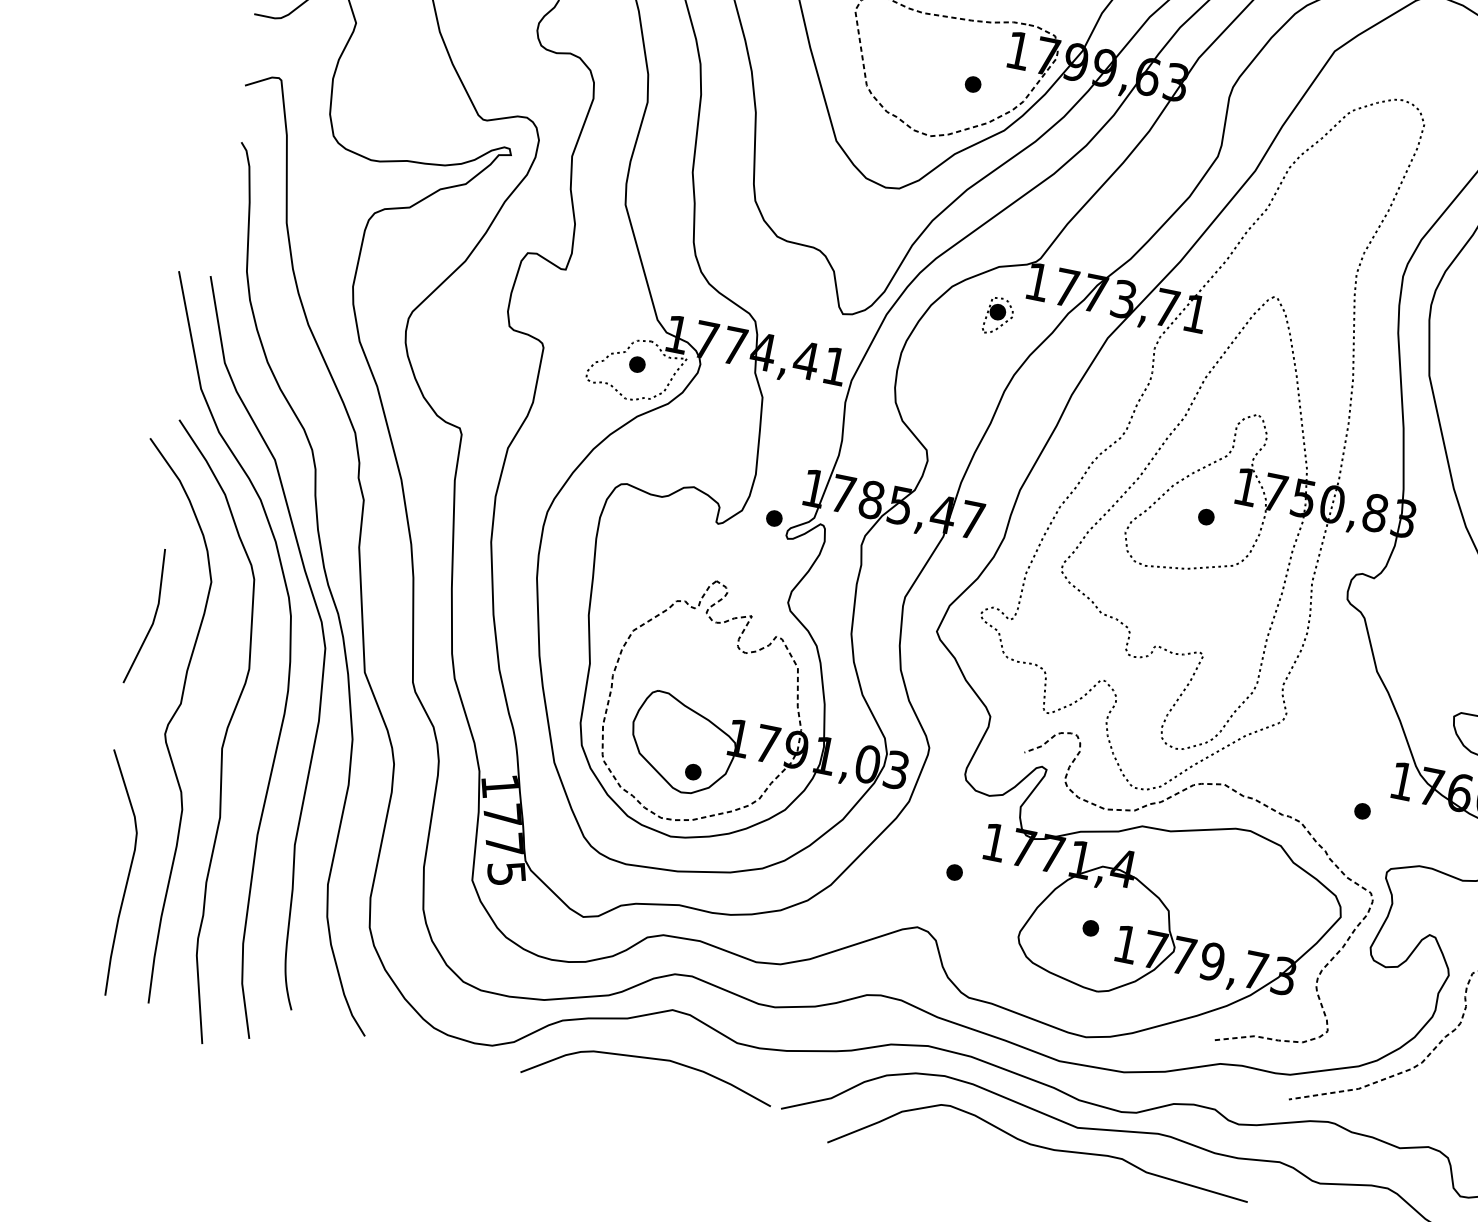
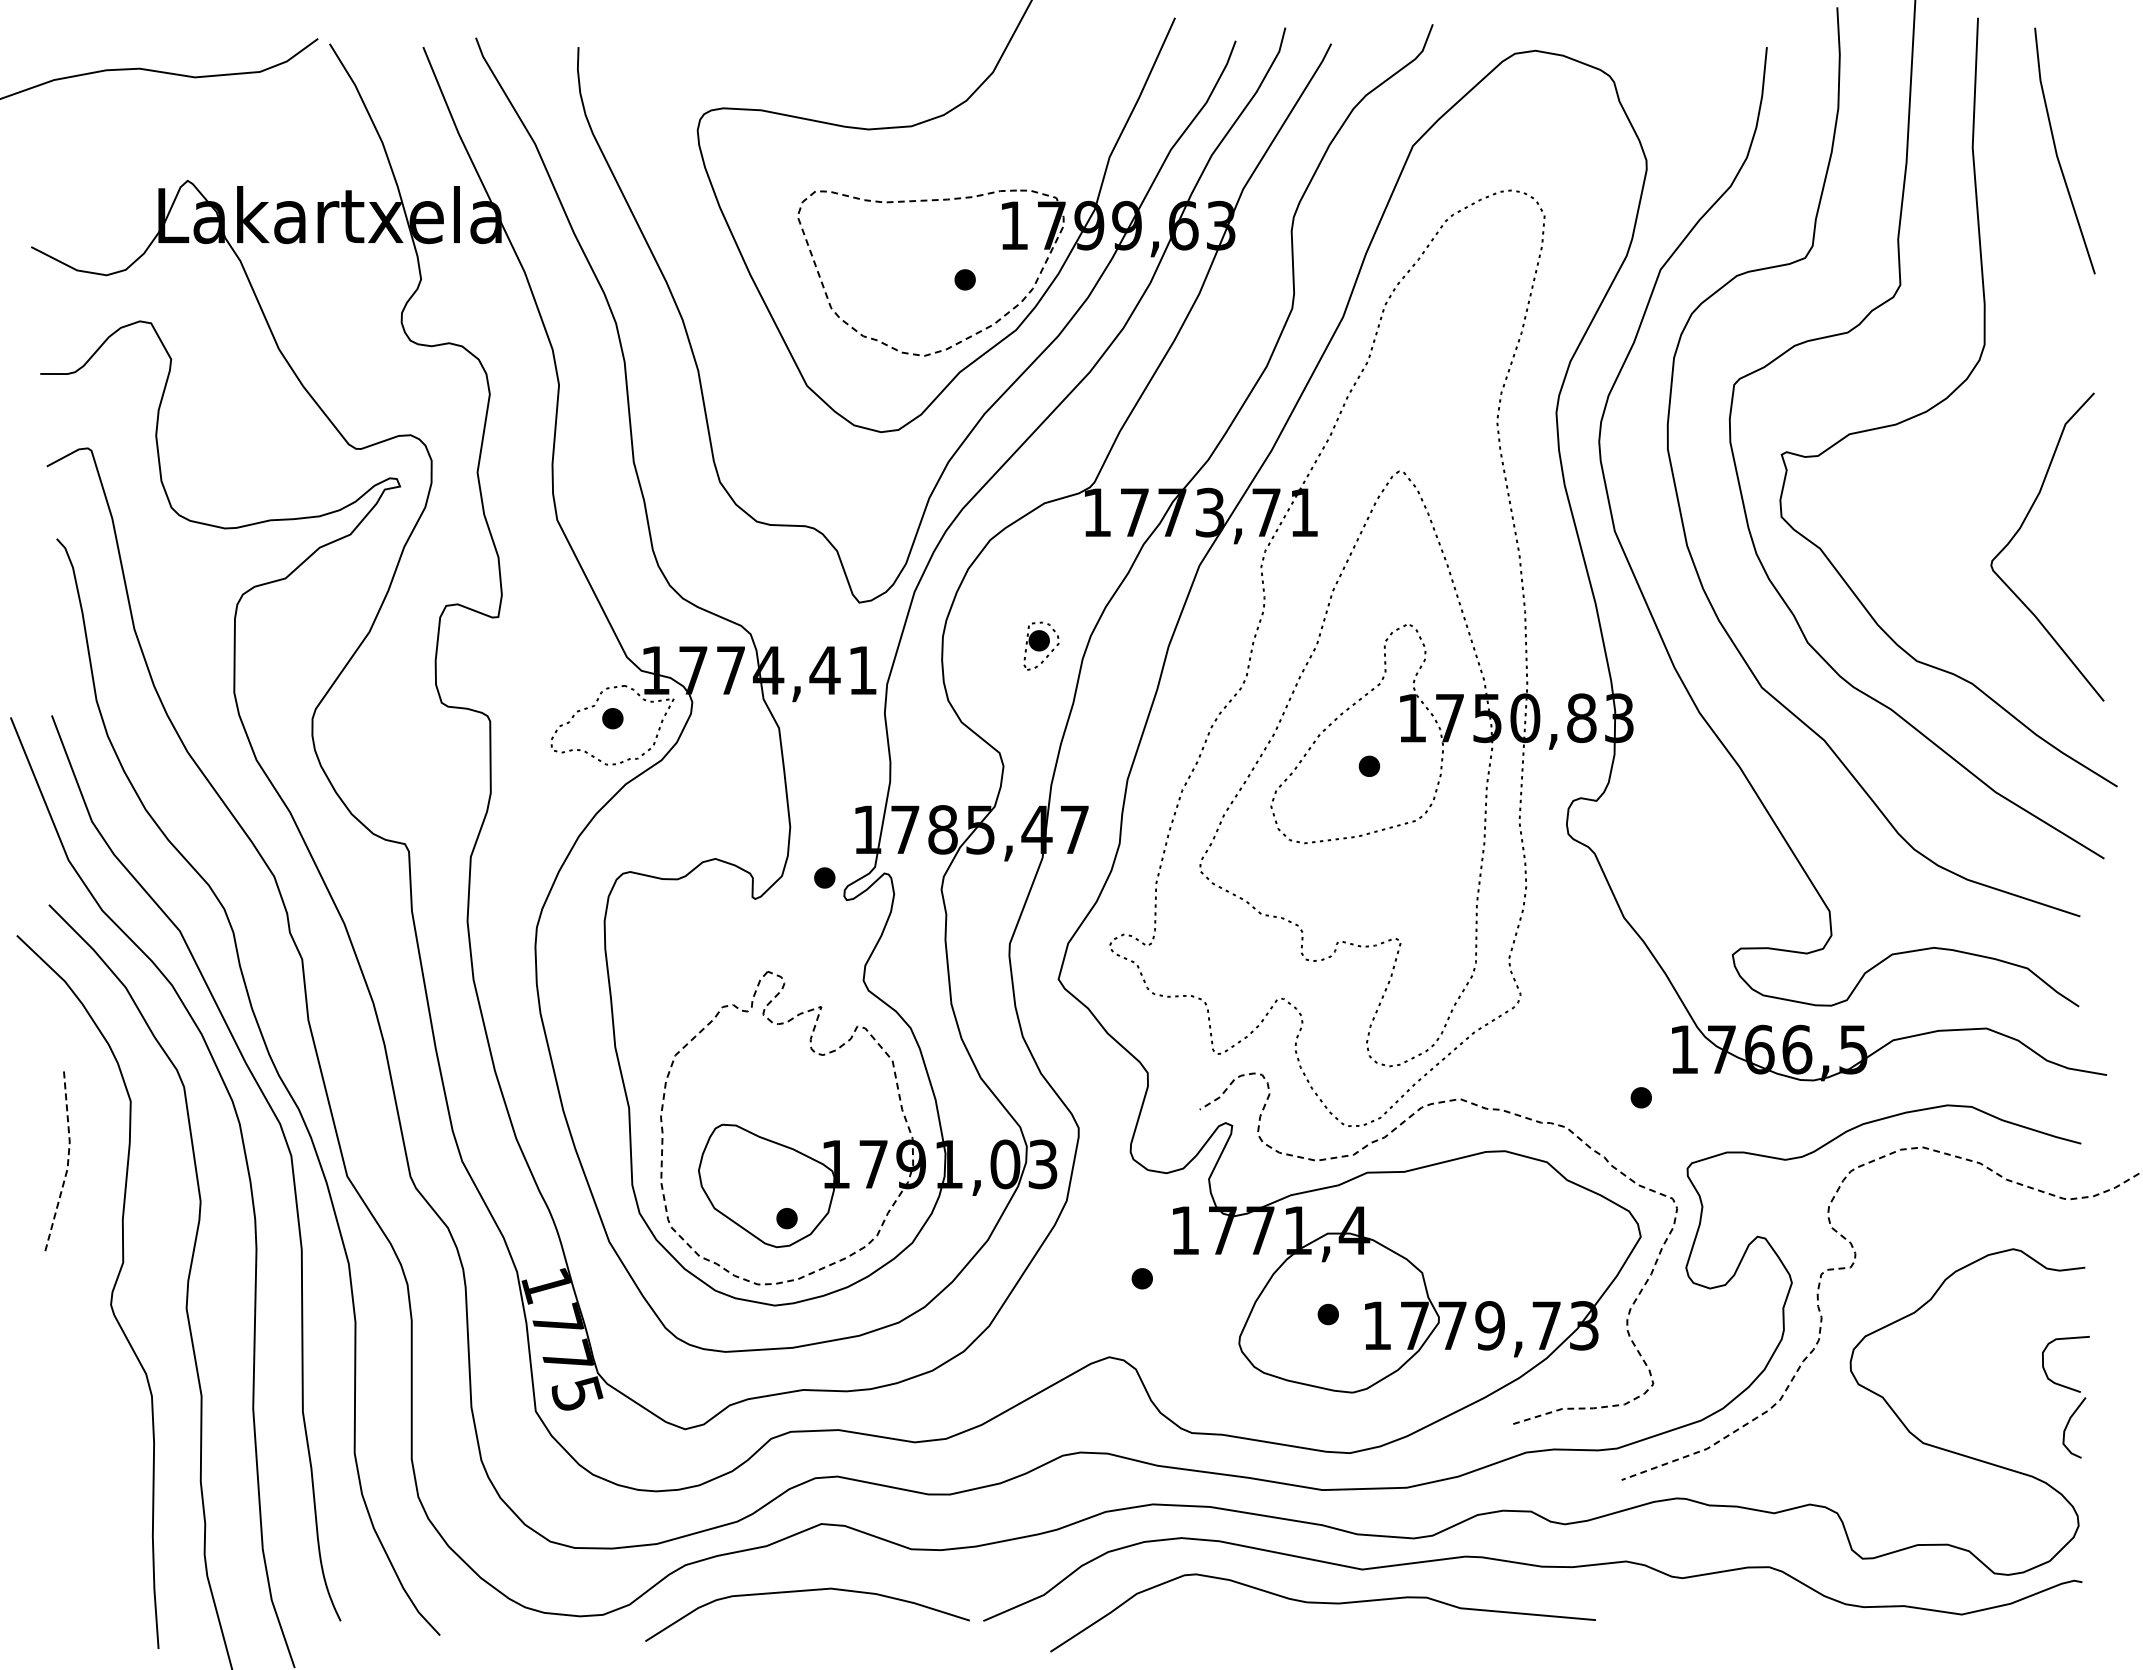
part: (998, 316) -> (1041, 645), moved
line: (154, 619) -> (68, 1162), solid -> dashed
curve: (128, 876) -> (100, 1493), removed

